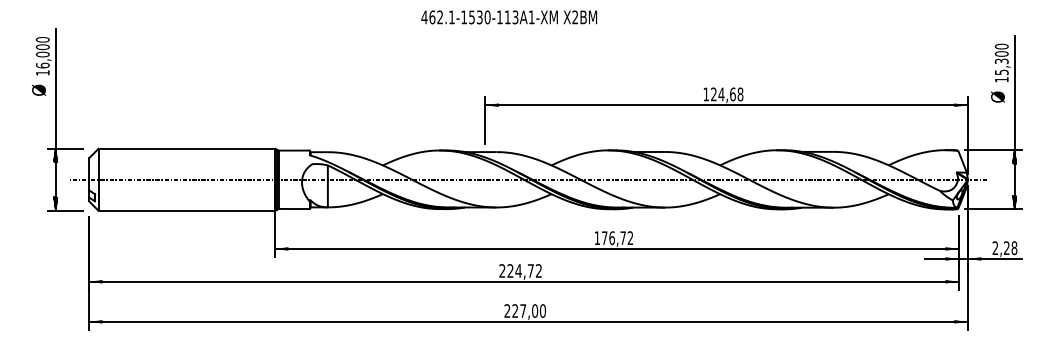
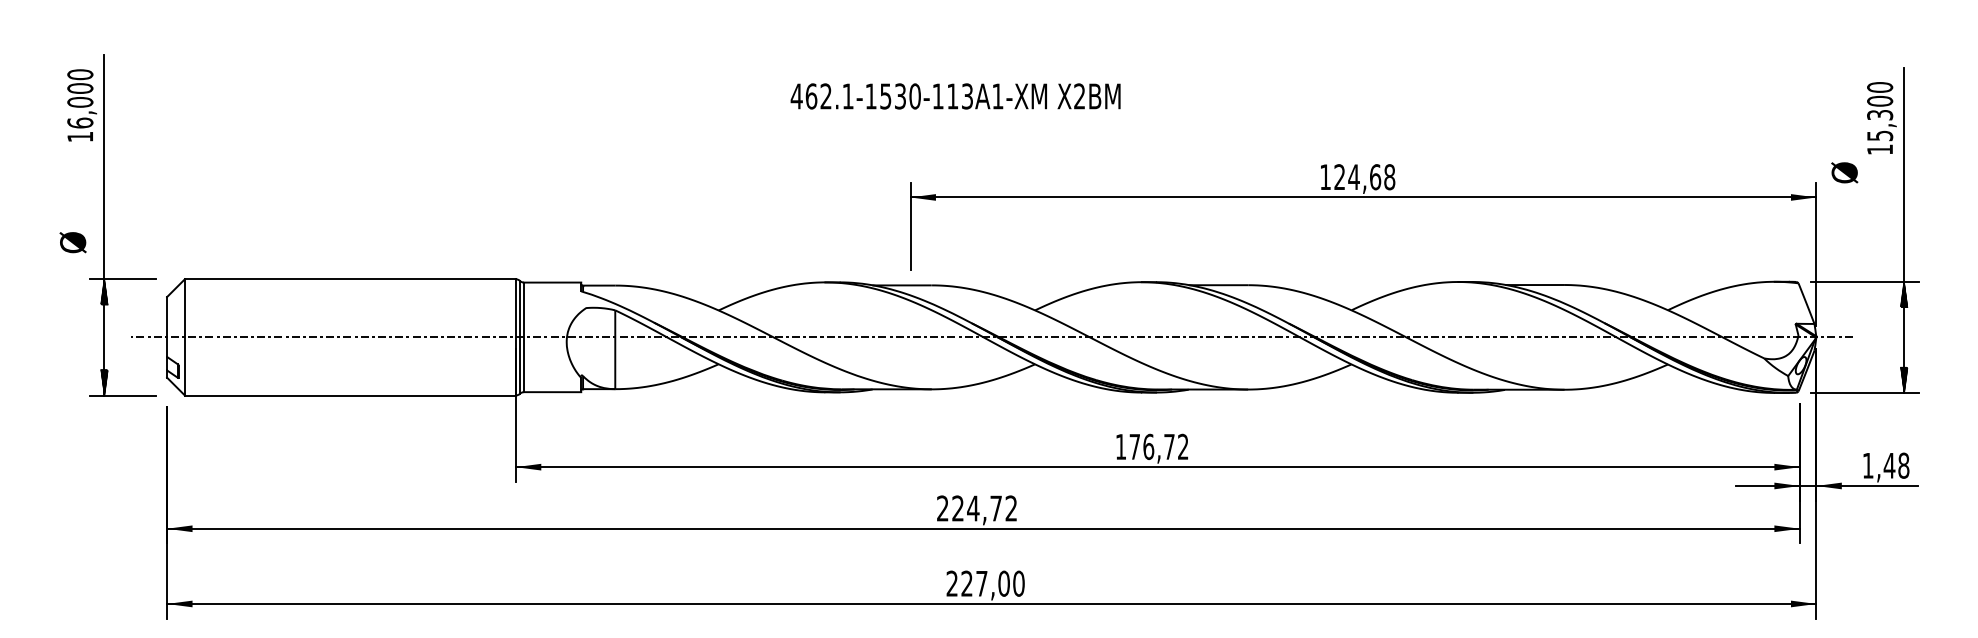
text: (509, 17) -> (956, 96), moved
text: (38, 89) -> (72, 241), moved
text: (997, 96) -> (1843, 171), moved
text: (1000, 247) -> (1877, 464), 2,28 -> 1,48

